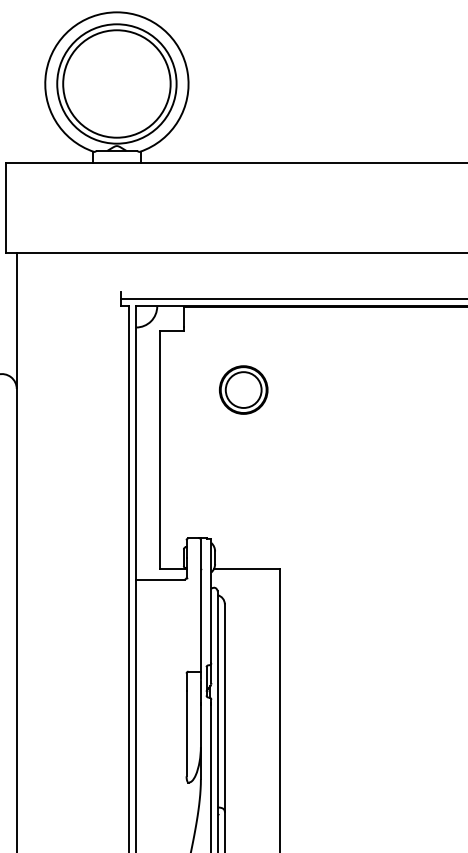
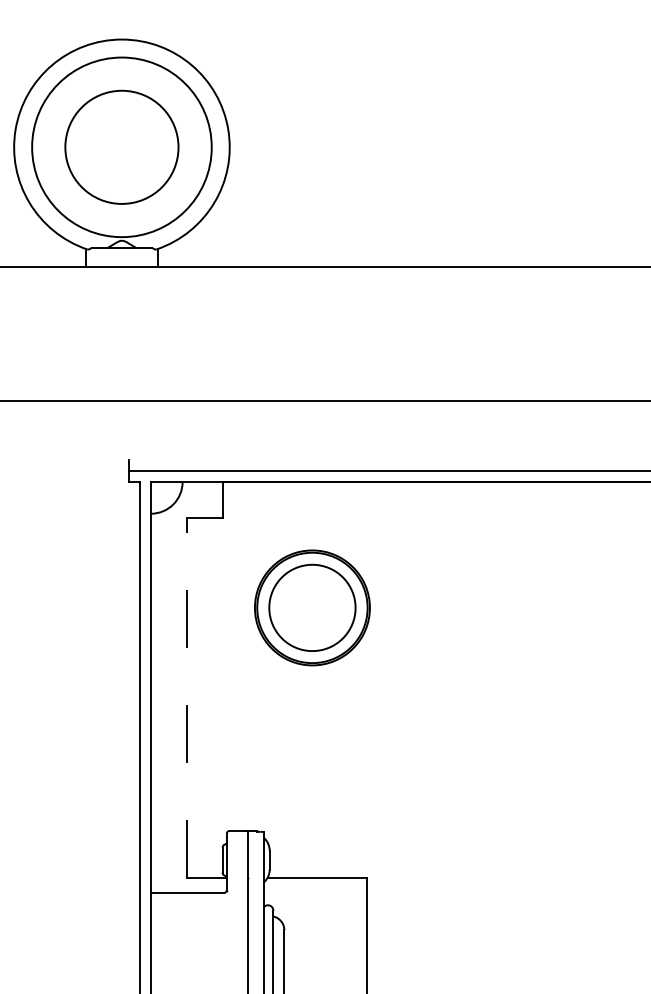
circle: (116, 83) -> (121, 146), size x0.7
part: (243, 389) -> (312, 607), size x1.6
line: (160, 449) -> (187, 697), solid -> dashed

